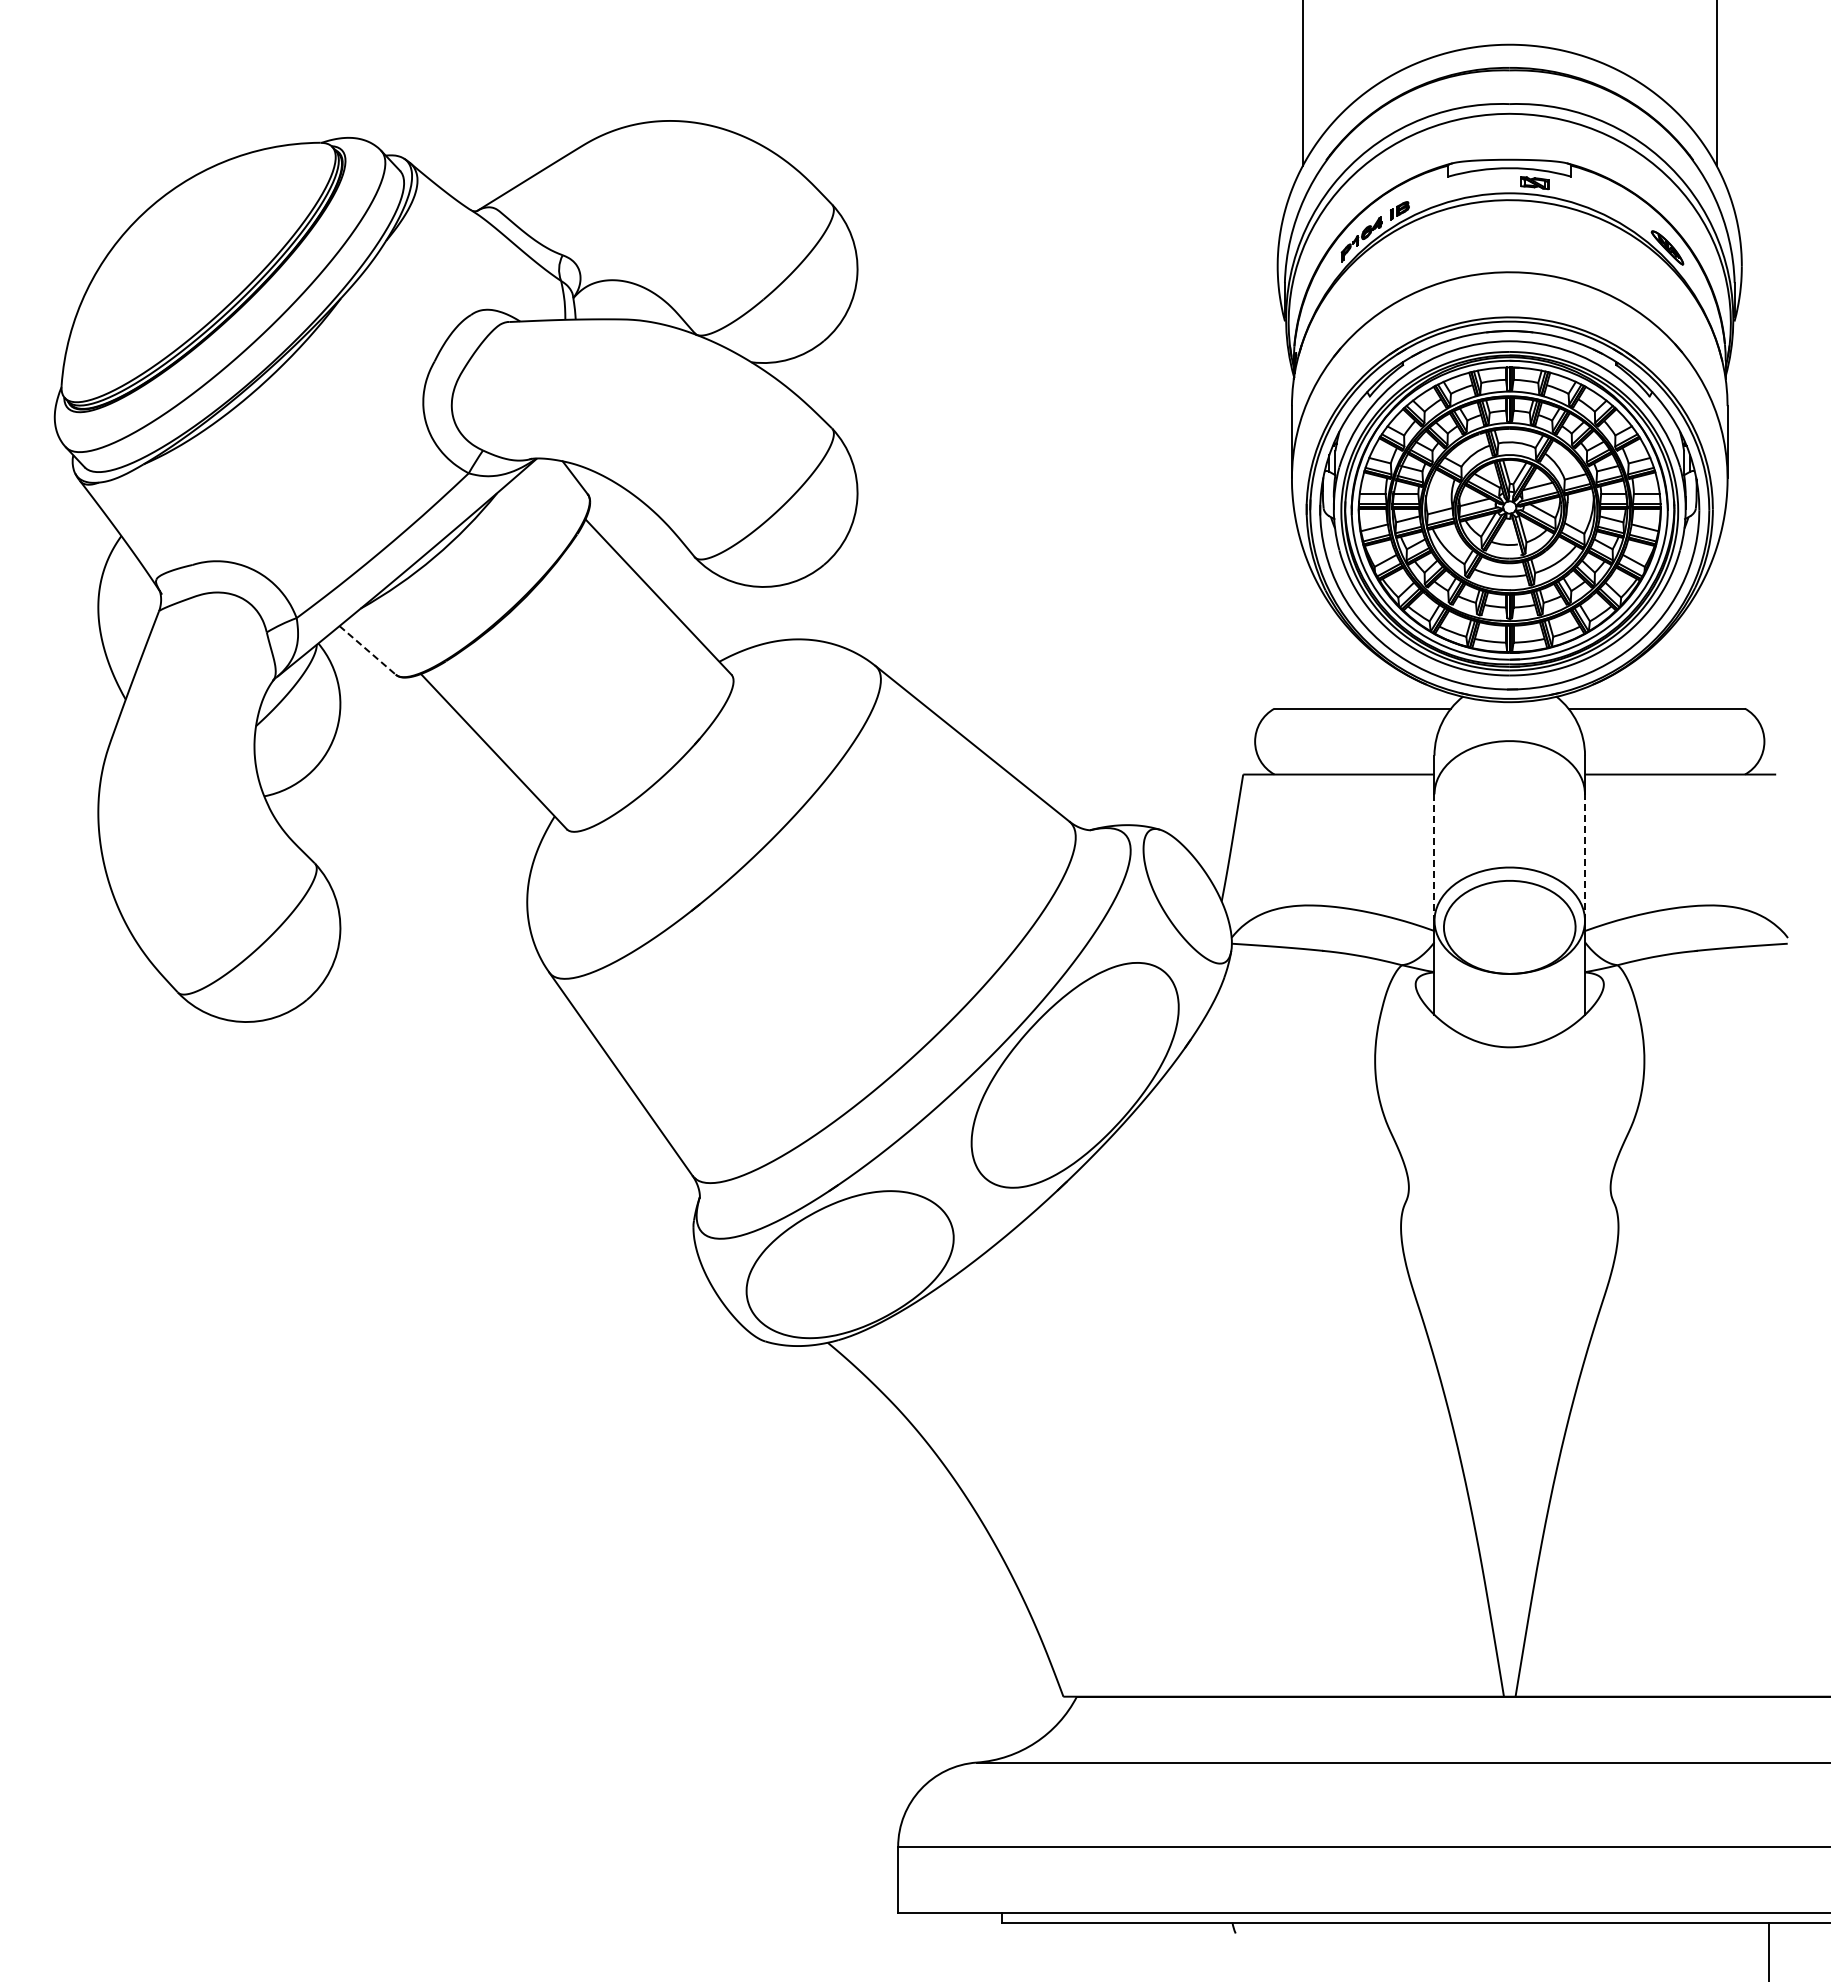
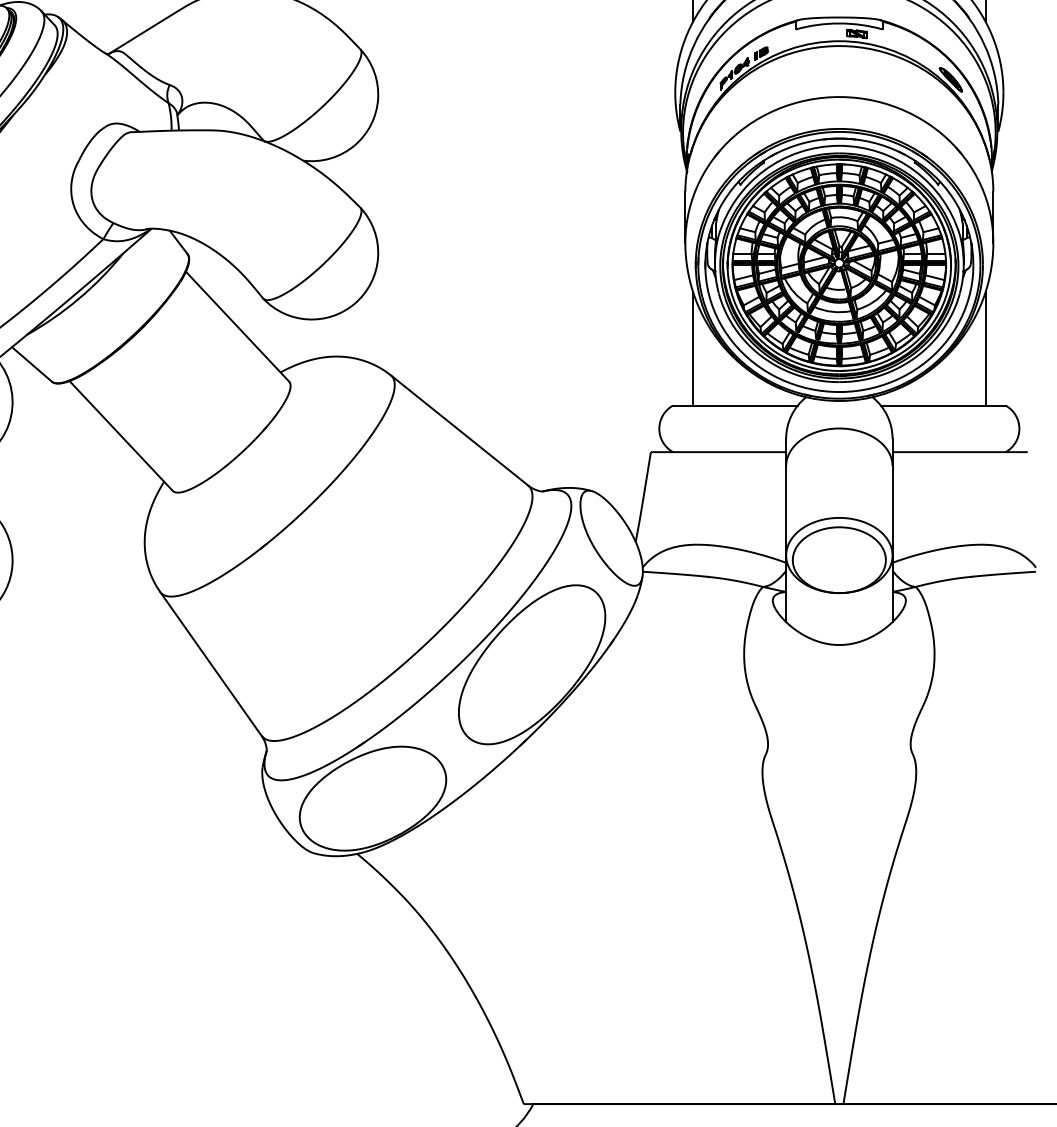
line: (1302, 627) -> (692, 348), added
line: (1716, 627) -> (985, 348), added
line: (368, 650) -> (32, 364), dashed -> solid
line: (1585, 857) -> (892, 510), dashed -> solid
line: (1434, 858) -> (786, 511), dashed -> solid

